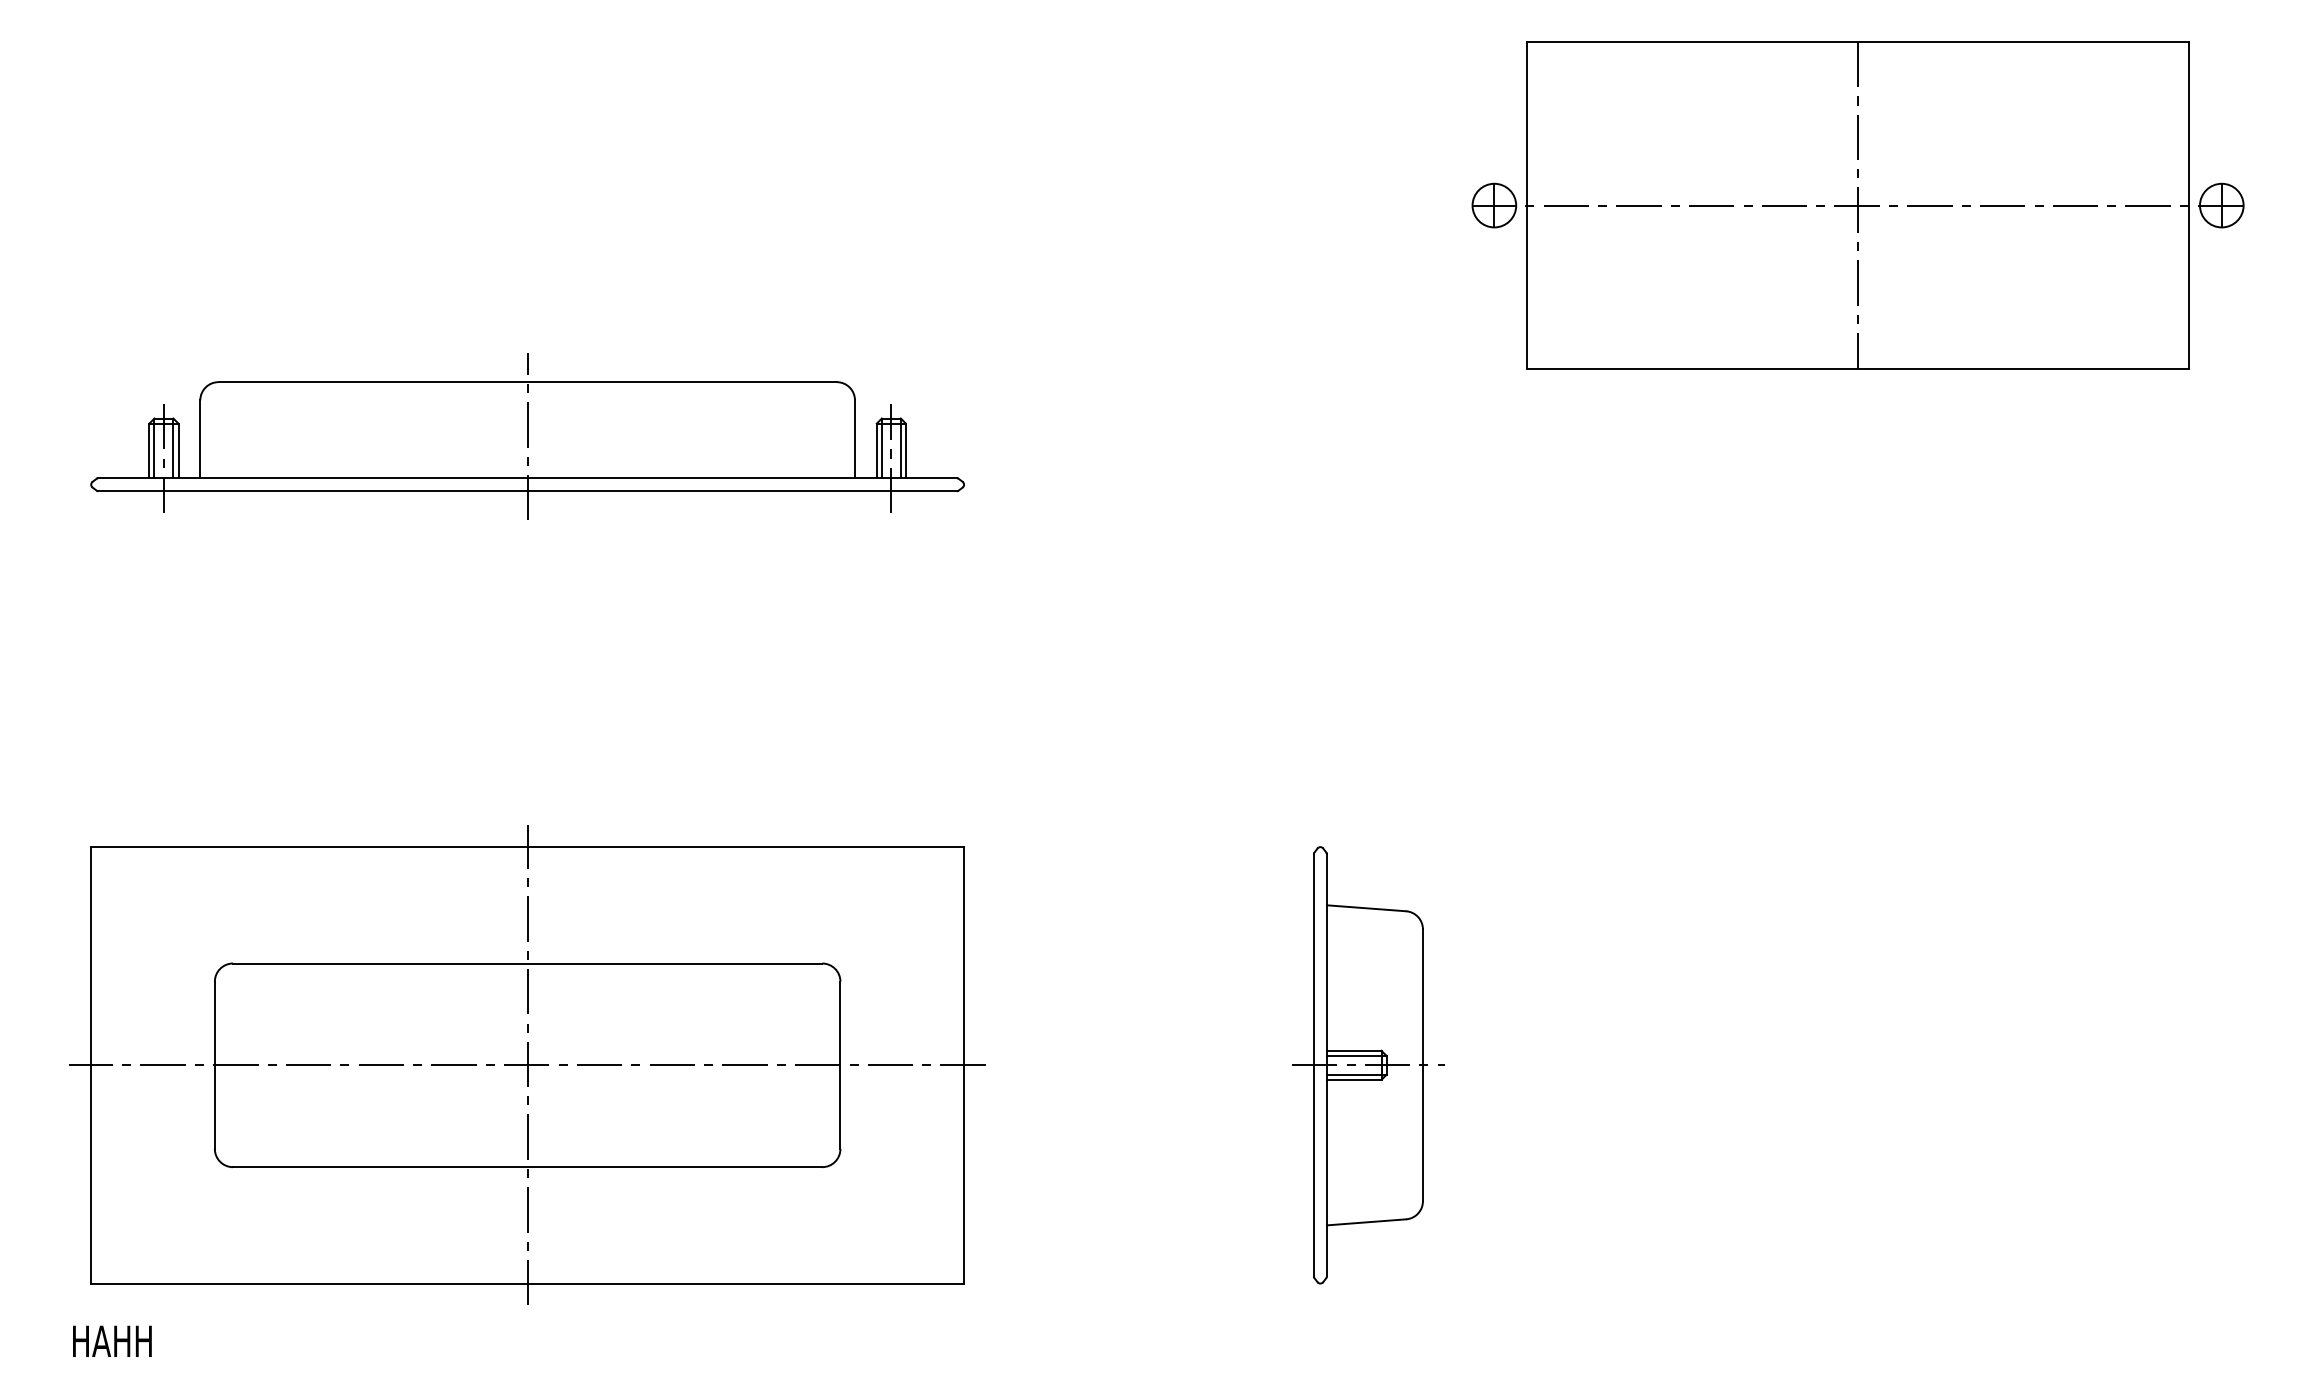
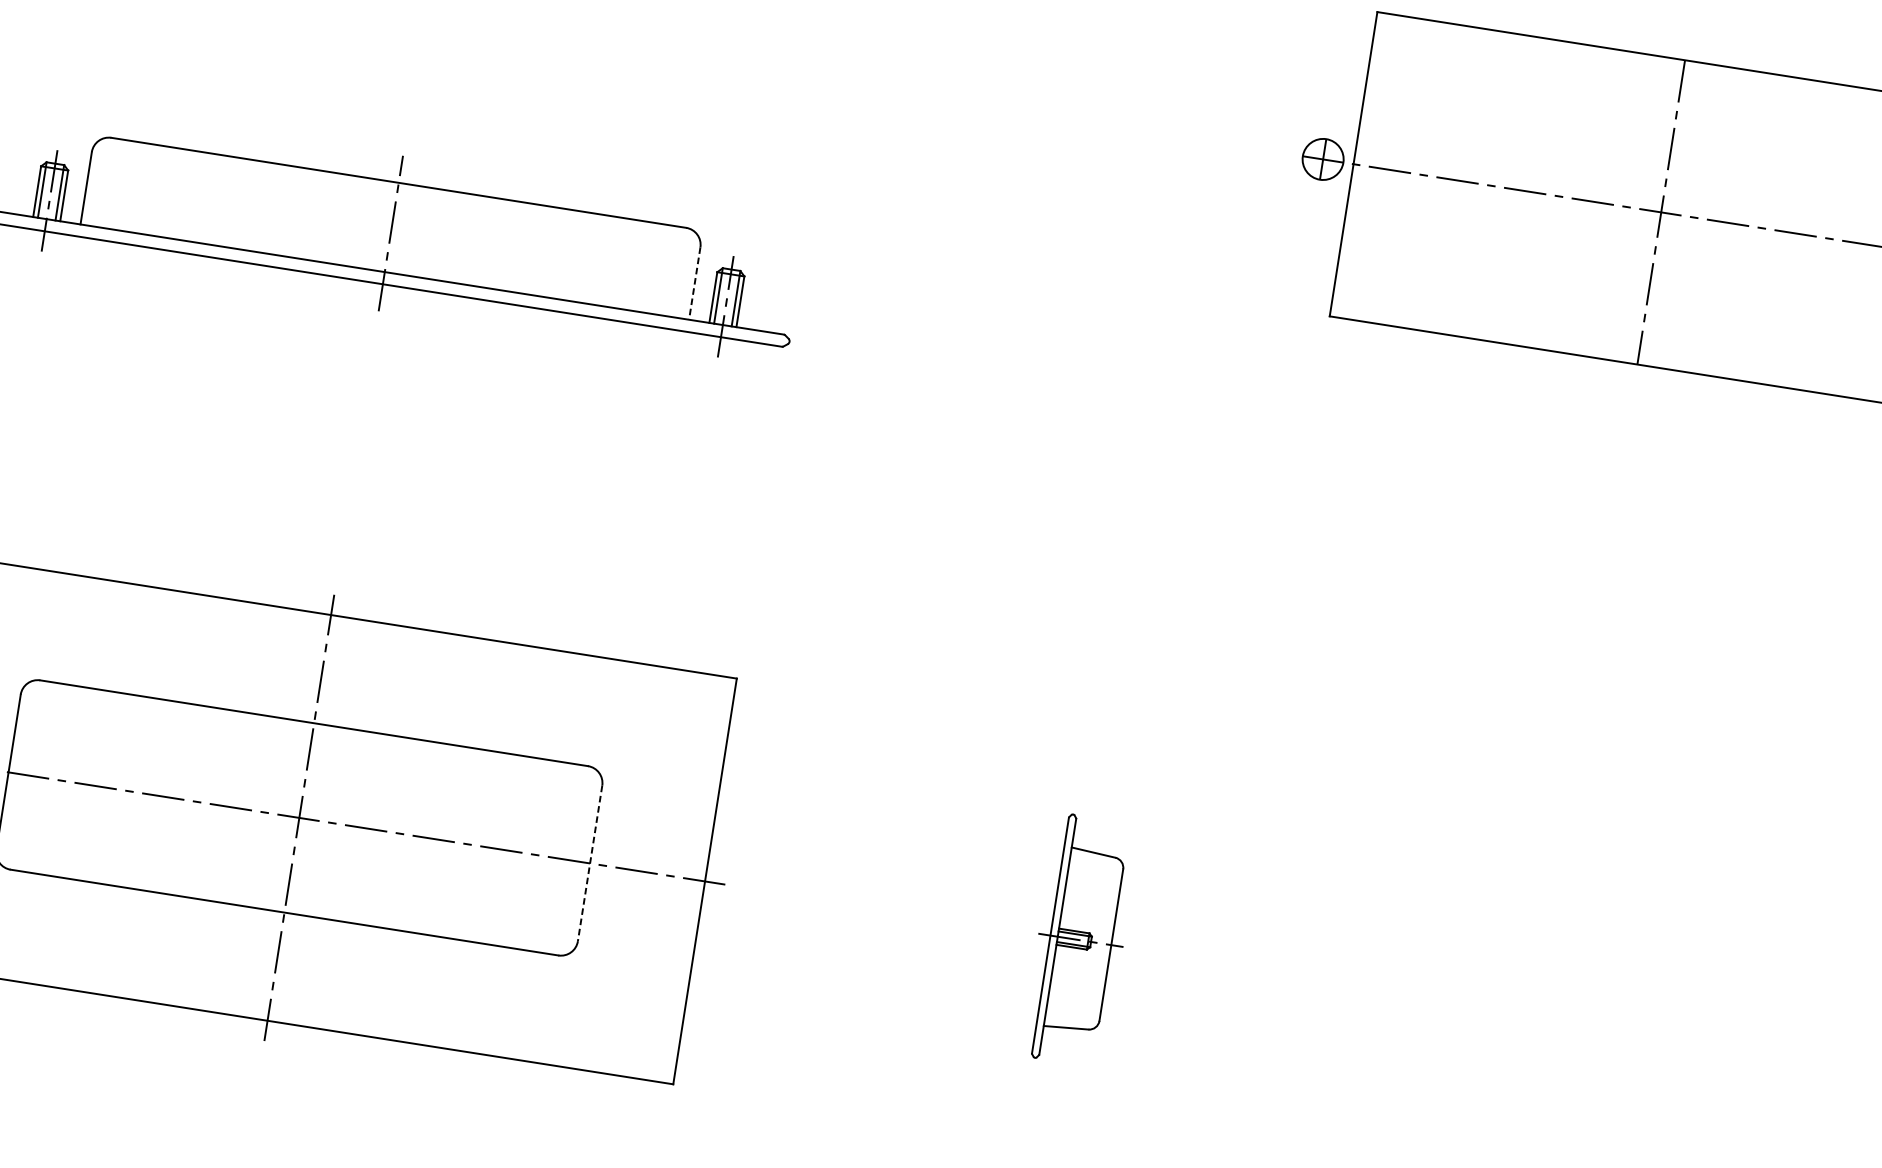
line: (854, 439) -> (694, 283), solid -> dashed
line: (840, 1065) -> (590, 863), solid -> dashed
part: (1368, 1065) -> (1080, 940), size x0.6

